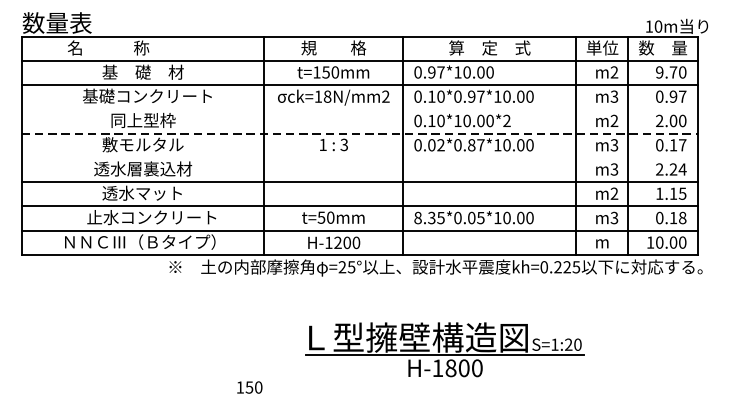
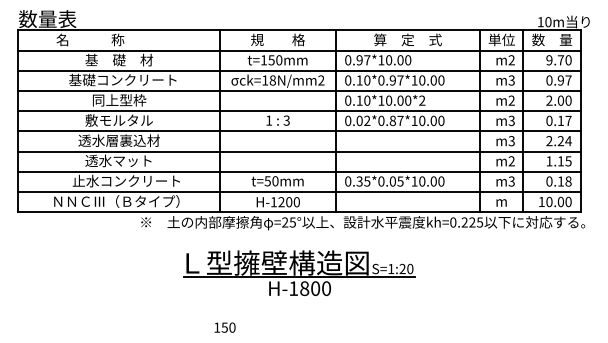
line: (359, 109) -> (299, 91), added
line: (360, 133) -> (300, 111), dashed -> solid
line: (359, 157) -> (299, 131), added
text: (418, 218) -> (348, 181), 8.35*0.05*10.00 -> 0.35*0.05*10.00
part: (444, 350) -> (299, 273), moved
text: (249, 387) -> (224, 327), moved

